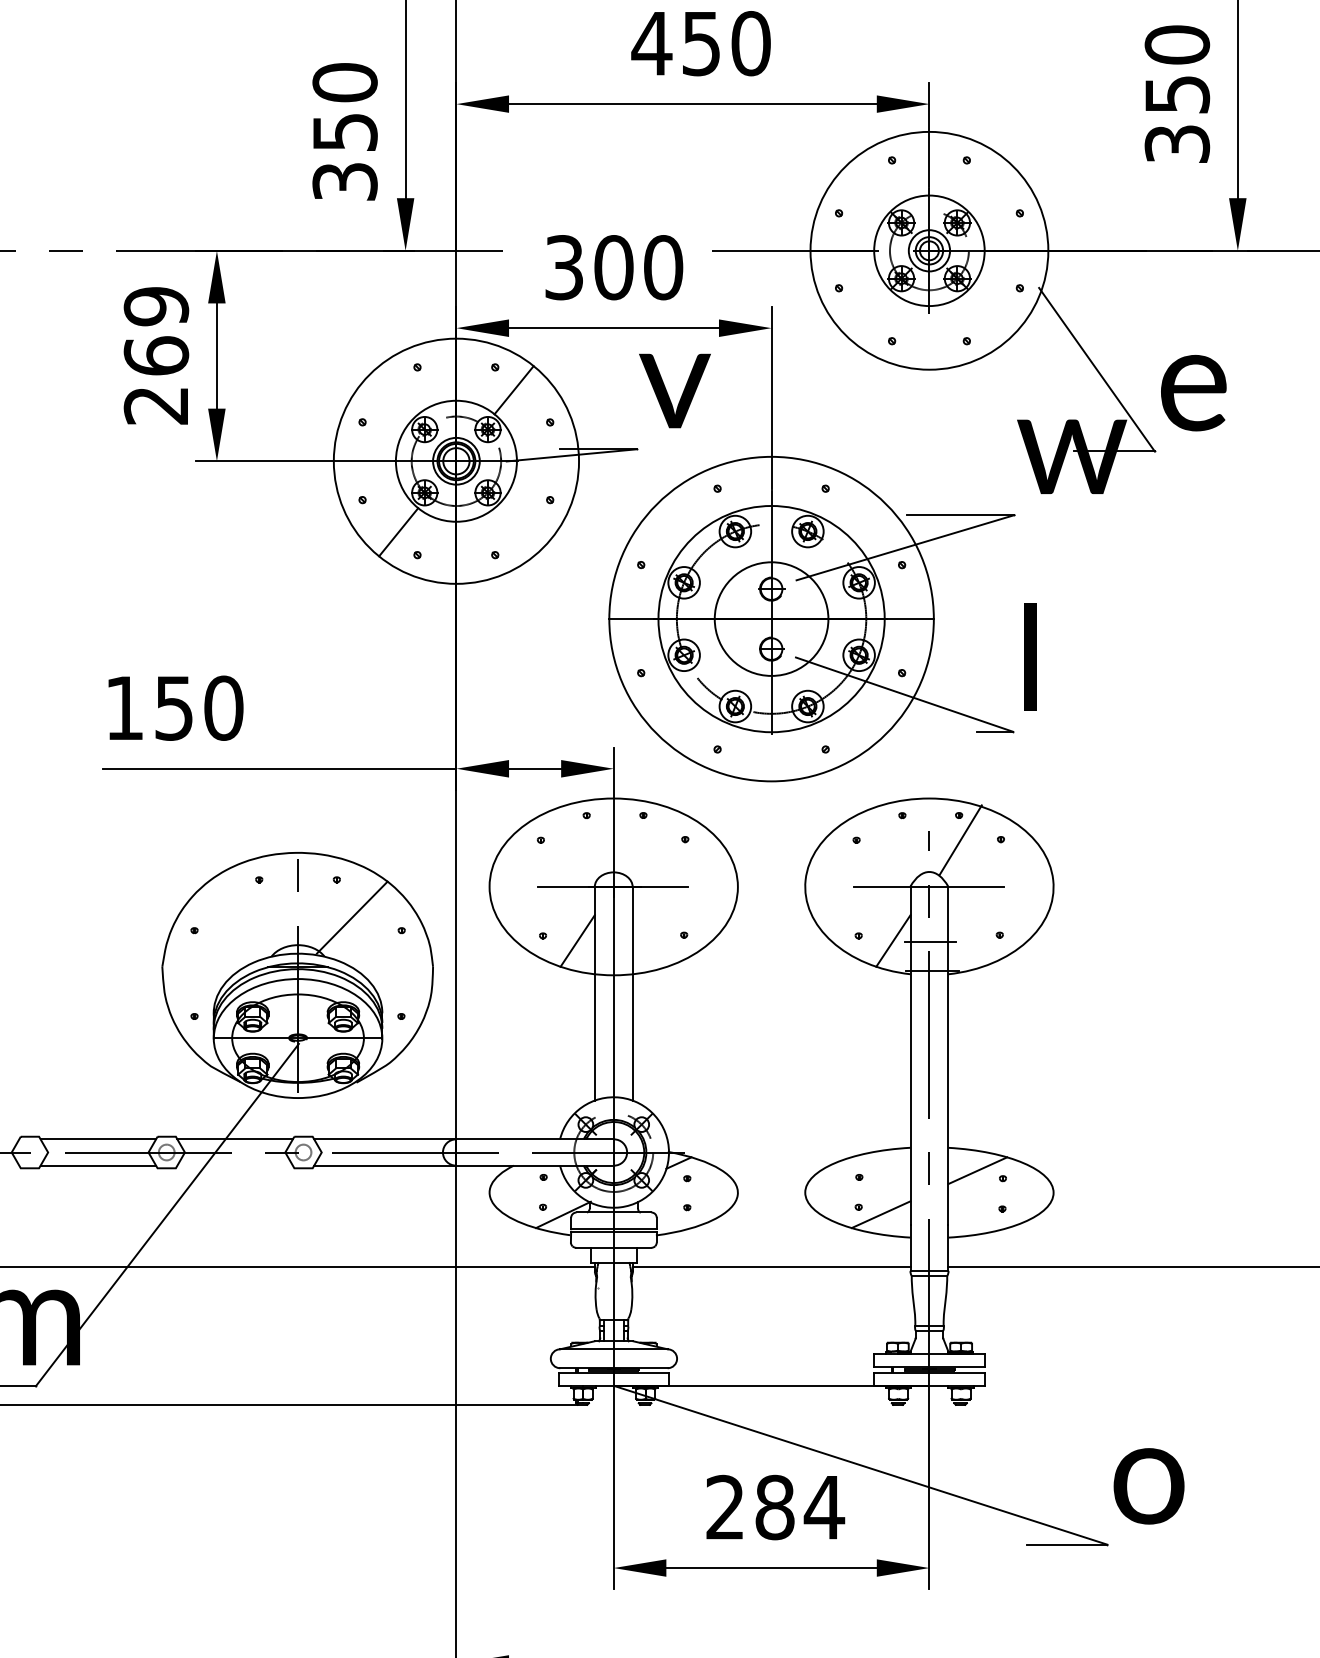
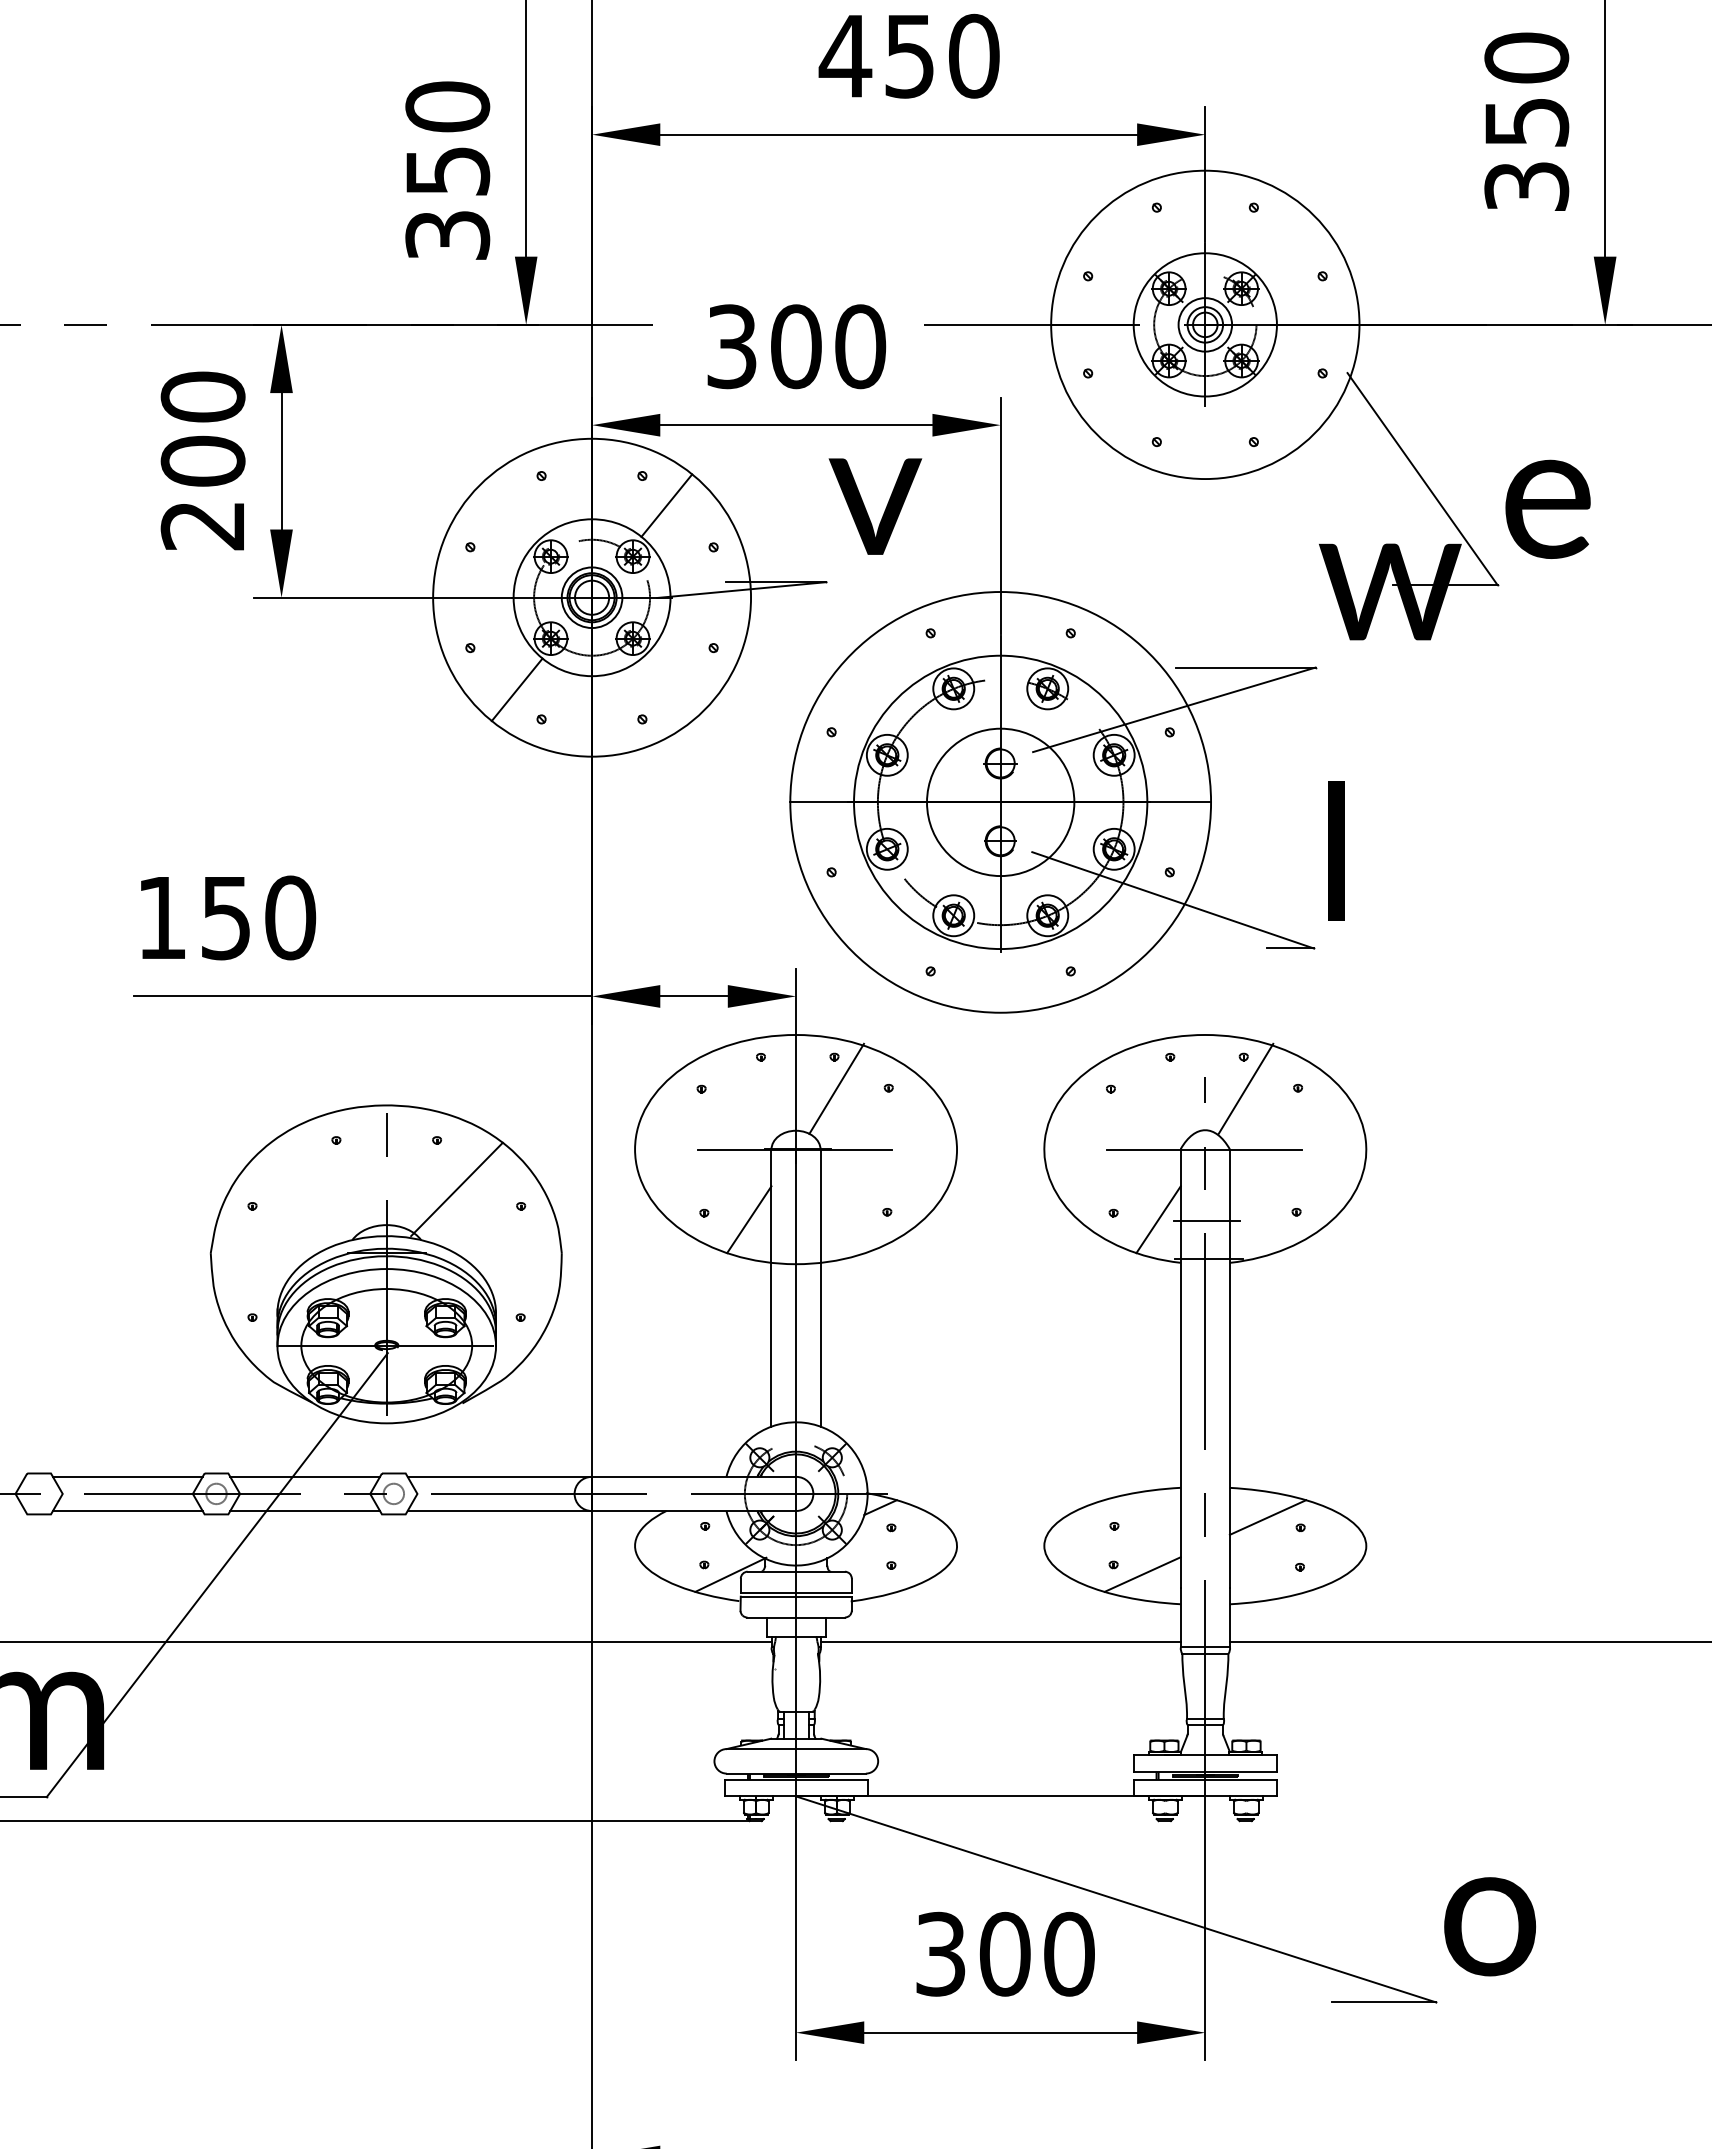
text: (155, 330) -> (202, 428), 269 -> 200
line: (644, 839) -> (836, 1088), added
line: (235, 1165) -> (305, 1510), added
text: (775, 1506) -> (1005, 1953), 284 -> 300

